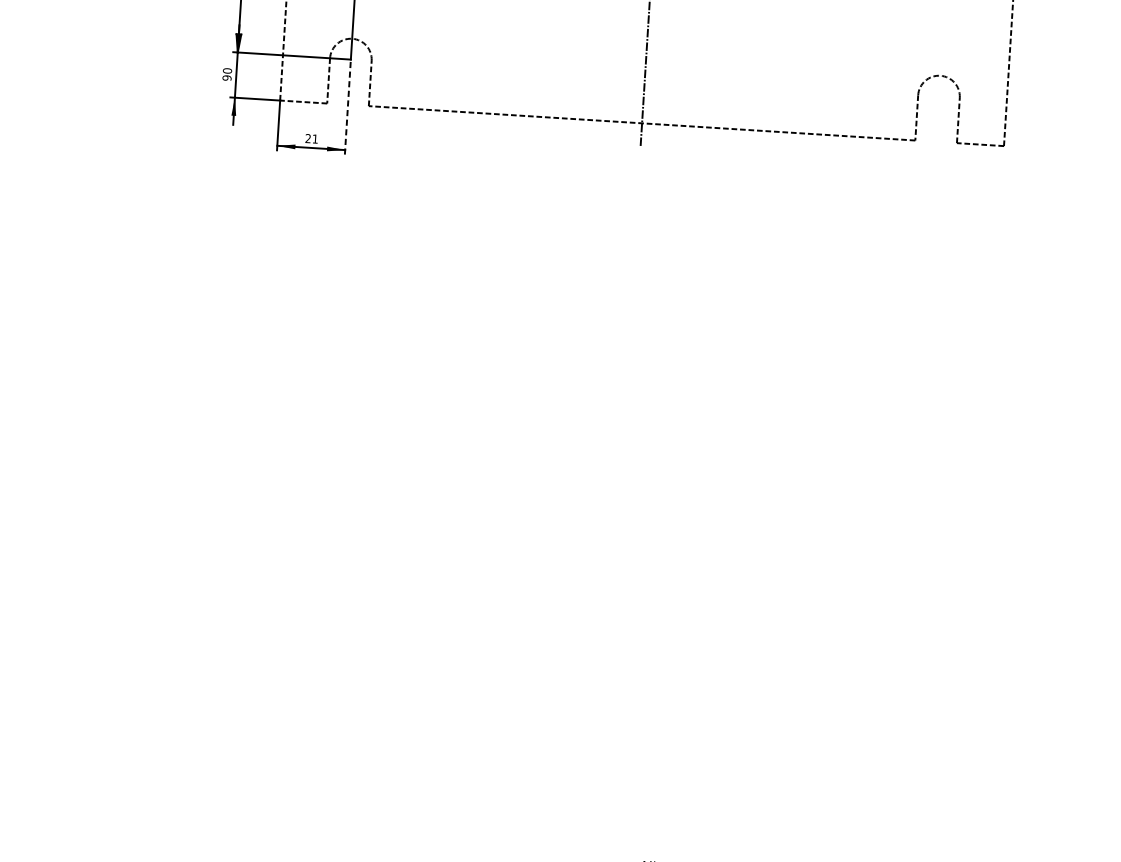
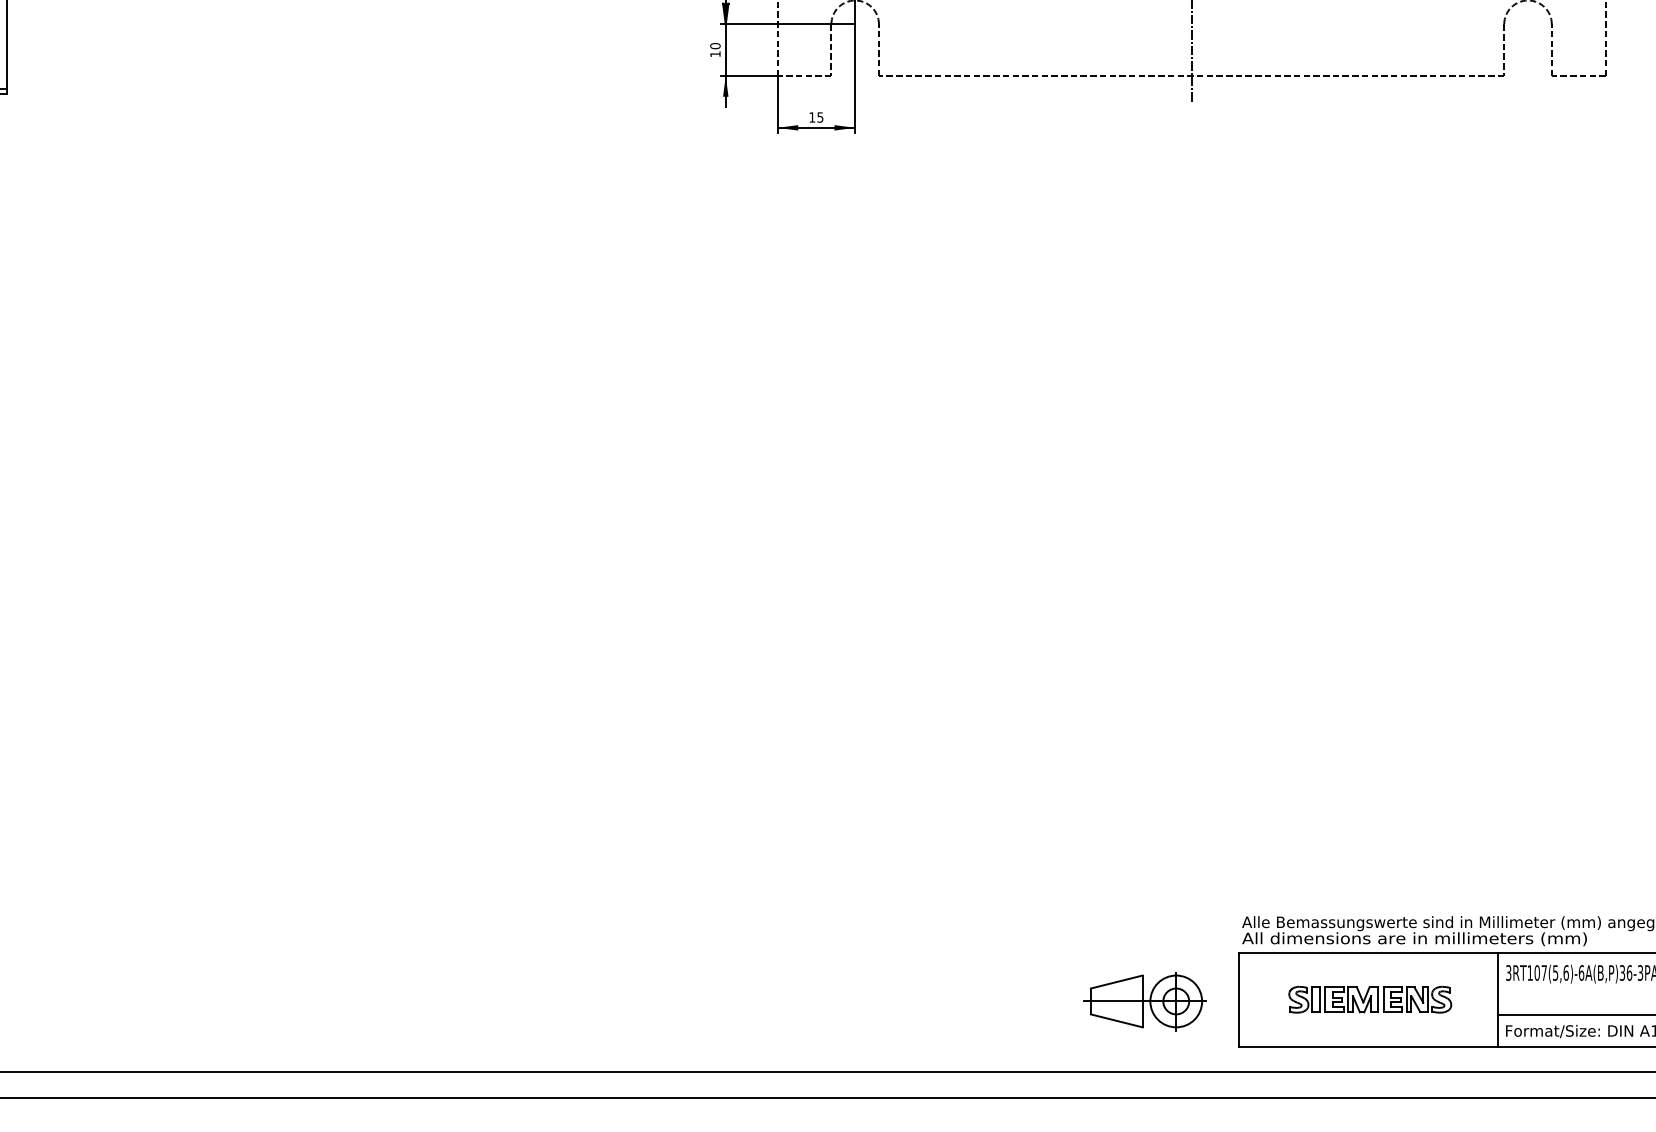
text: (227, 78) -> (715, 54), 90 -> 10
line: (348, 106) -> (855, 78), dashed -> solid
text: (311, 138) -> (816, 117), 21 -> 15

